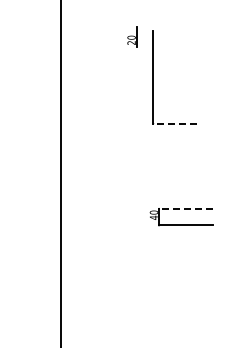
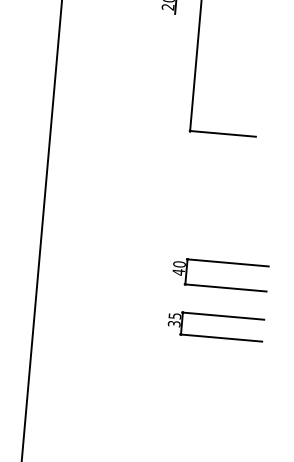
line: (175, 123) -> (223, 133), dashed -> solid
line: (185, 208) -> (227, 262), dashed -> solid
part: (181, 244) -> (216, 315), added

